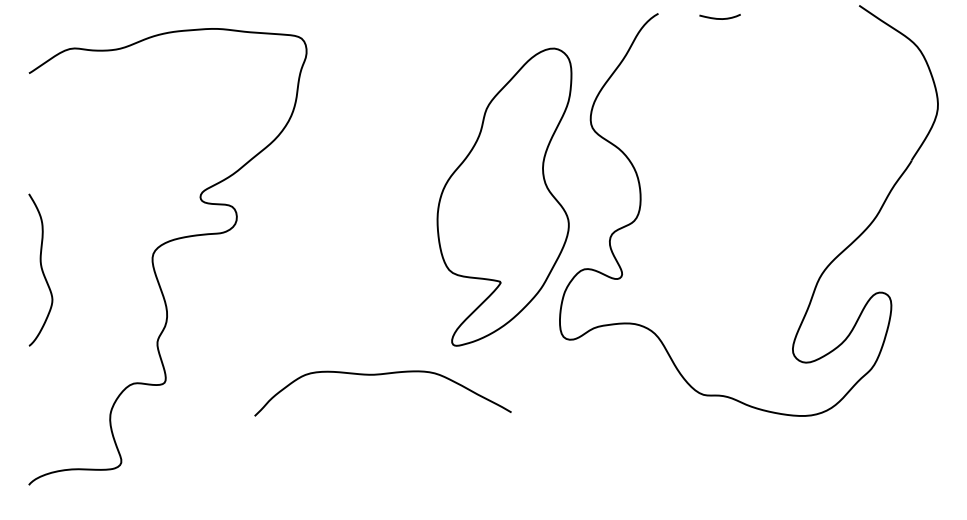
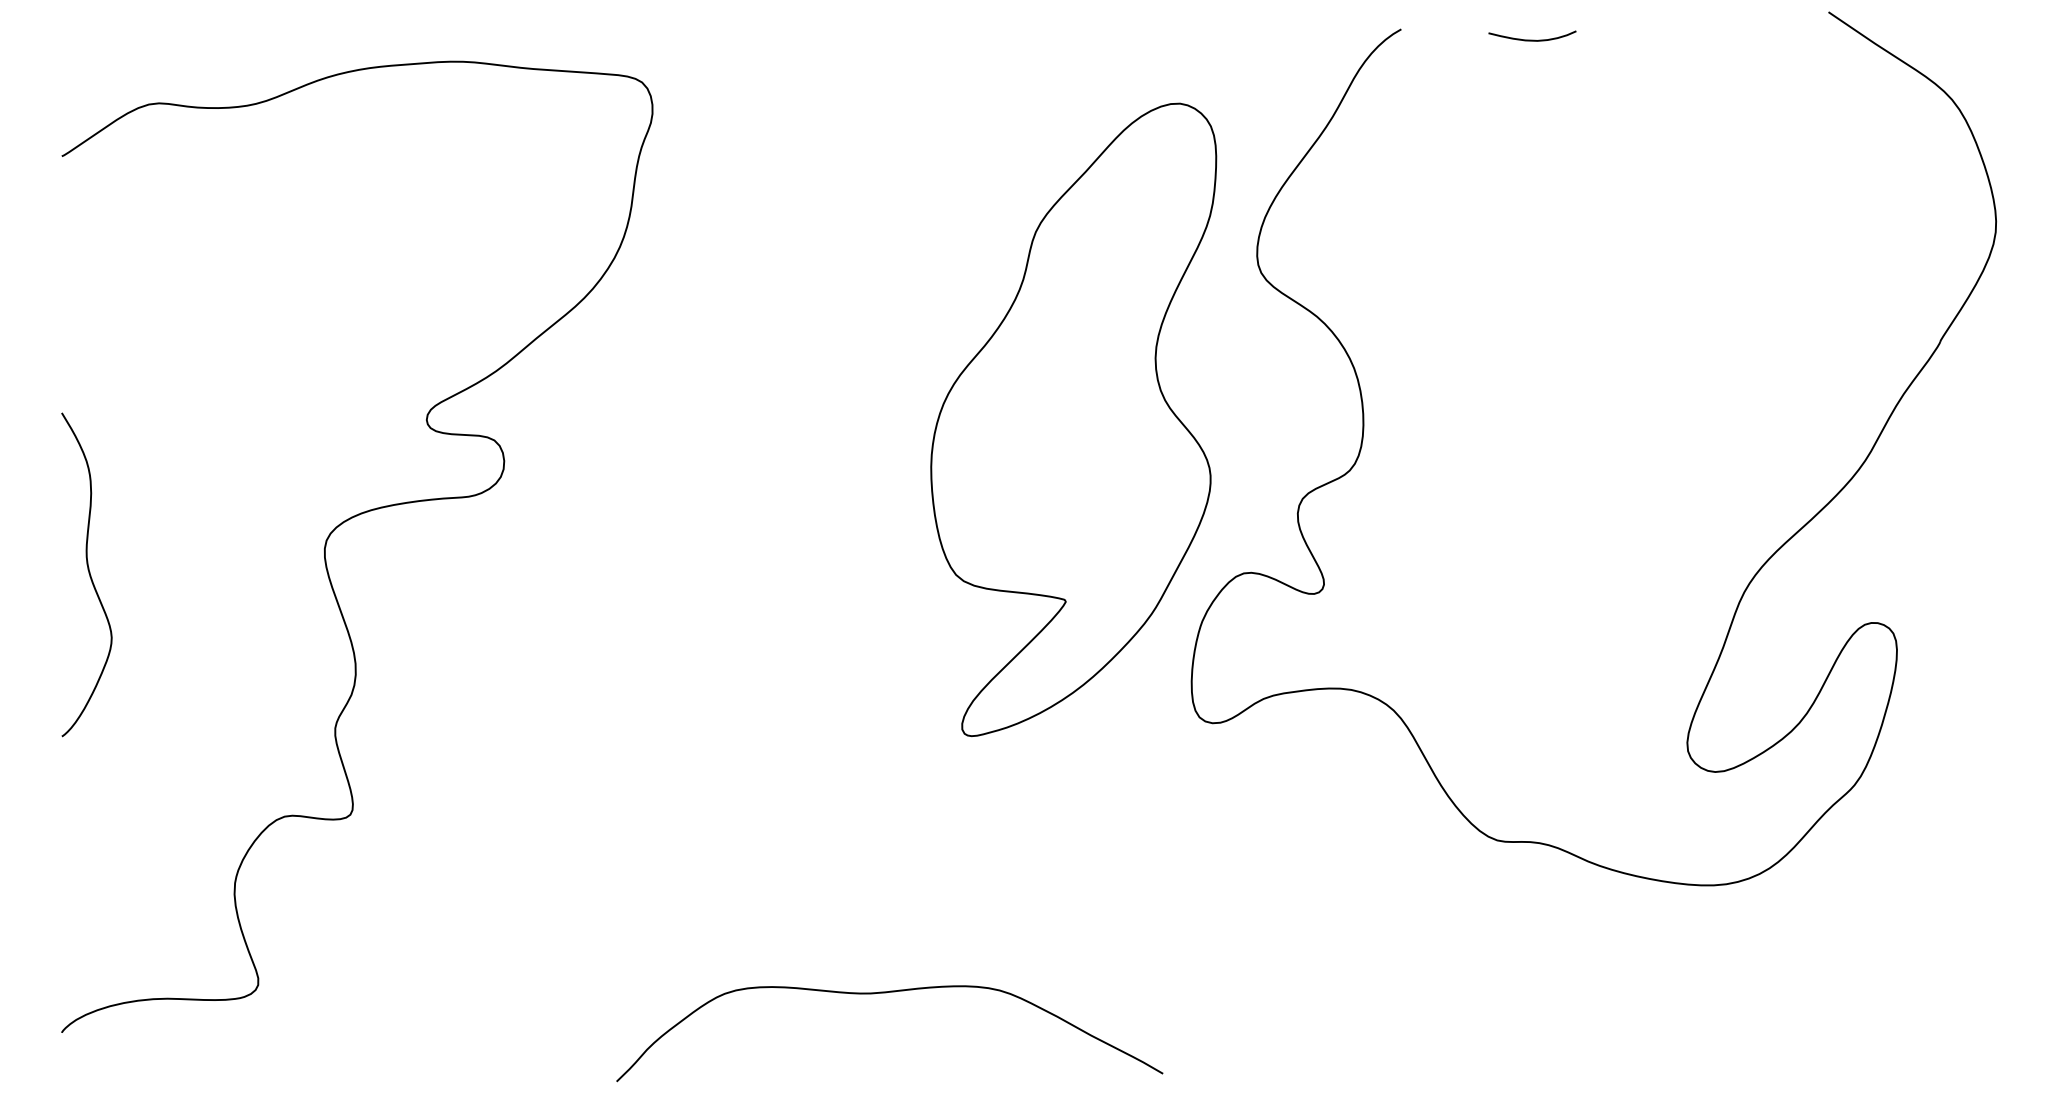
curve: (381, 375) -> (886, 995), moved

